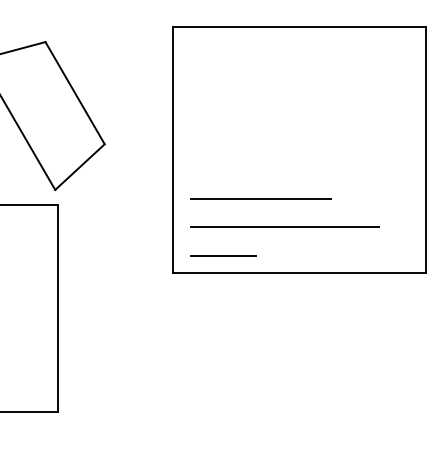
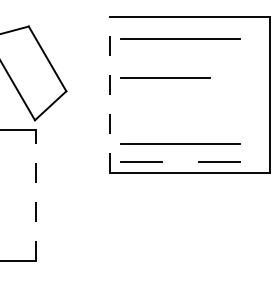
line: (284, 60) -> (180, 38), added
line: (172, 149) -> (109, 94), solid -> dashed
line: (261, 198) -> (165, 77), moved
line: (346, 254) -> (219, 161), added
line: (57, 308) -> (36, 195), solid -> dashed

